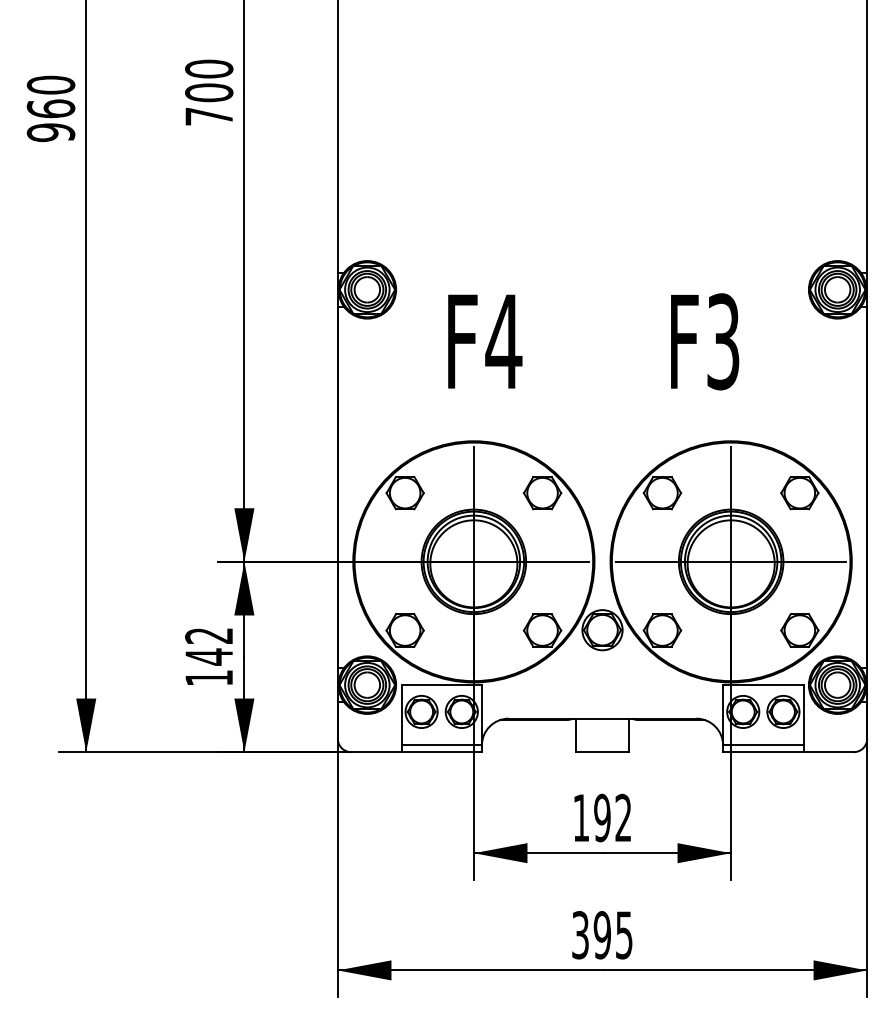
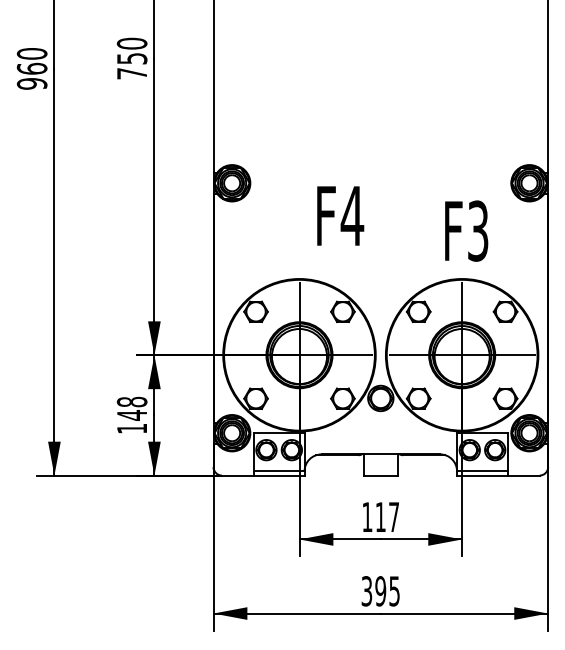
text: (208, 92) -> (131, 58), 700 -> 750
text: (484, 340) -> (340, 215), moved
text: (704, 340) -> (466, 230), moved
text: (209, 635) -> (132, 401), 142 -> 148
text: (611, 816) -> (386, 516), 192 -> 117

